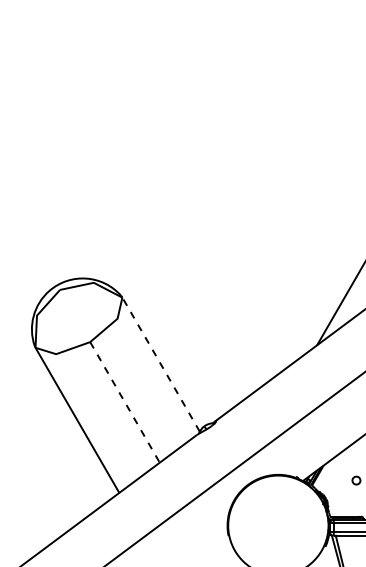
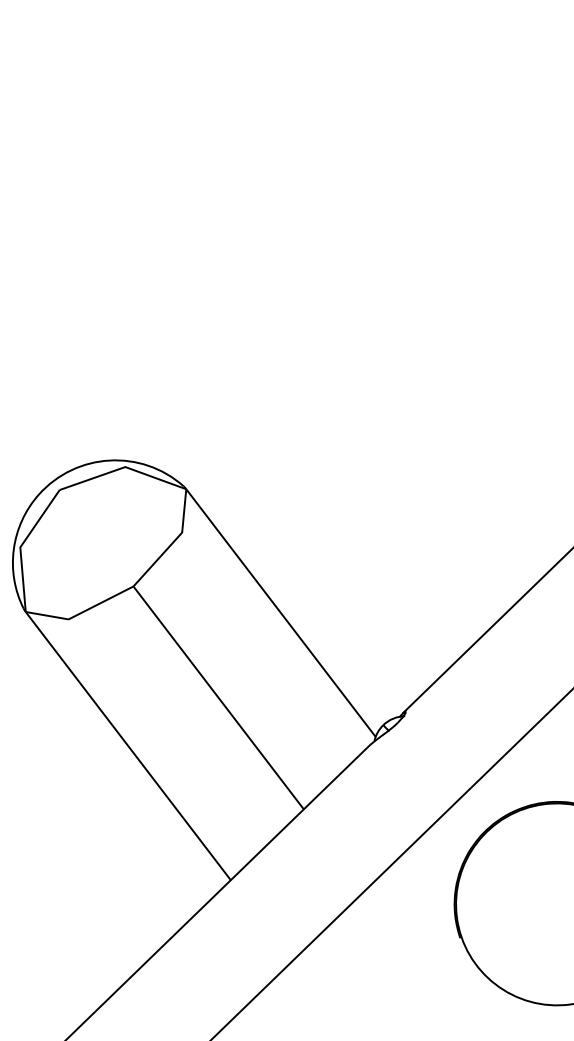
line: (160, 364) -> (279, 612), dashed -> solid
line: (125, 402) -> (219, 697), dashed -> solid

